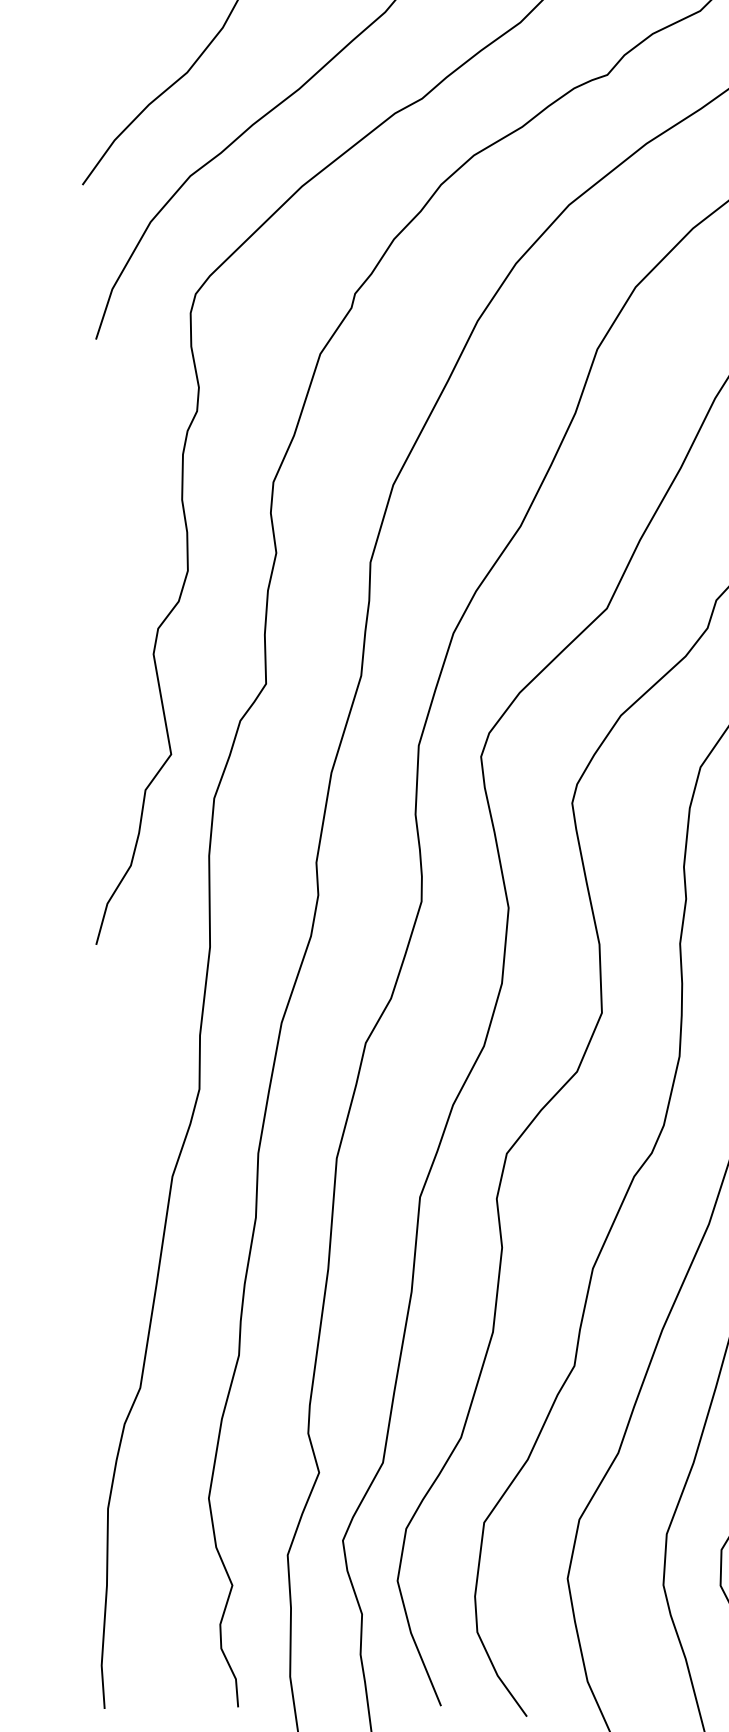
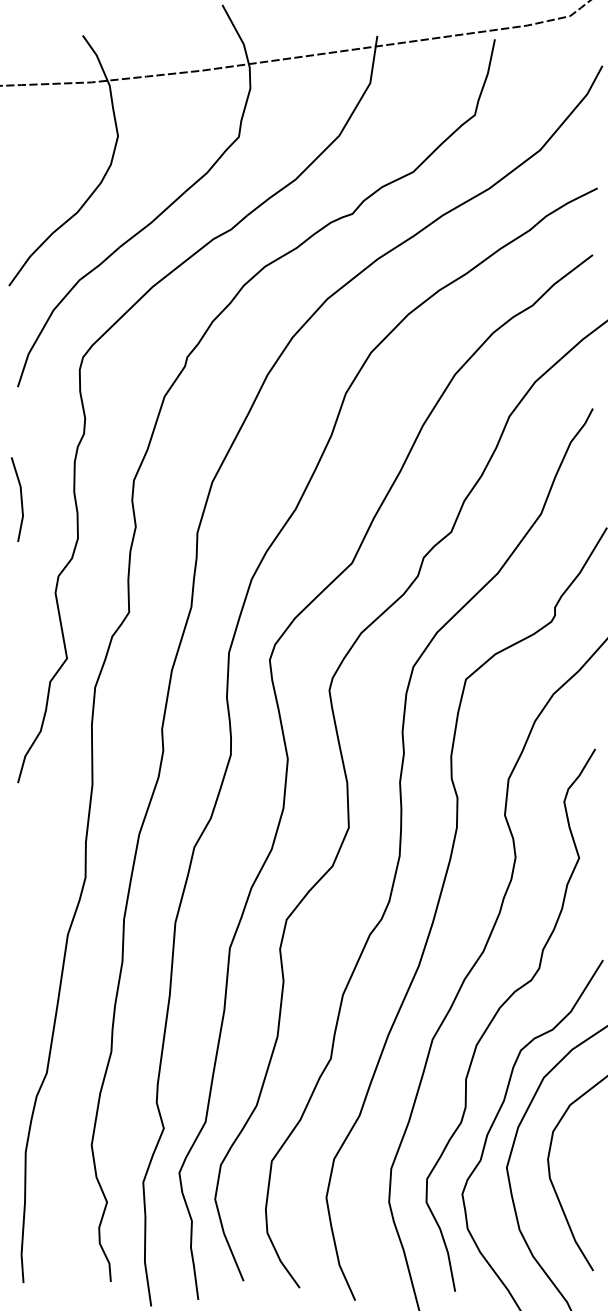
line: (100, 511) -> (20, 499), added

